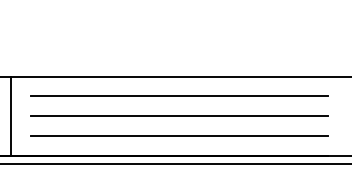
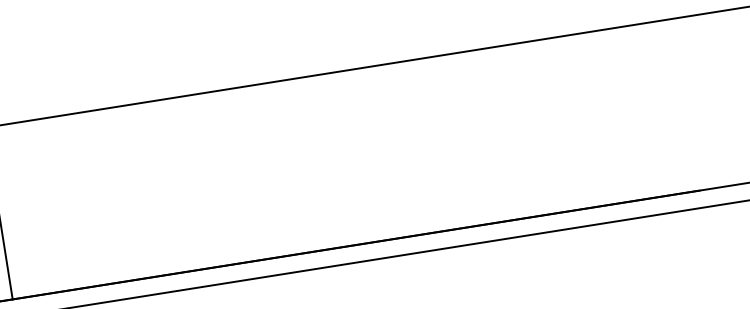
line: (179, 96) -> (357, 112), removed
line: (179, 116) -> (364, 156), removed
line: (179, 135) -> (370, 197), removed

